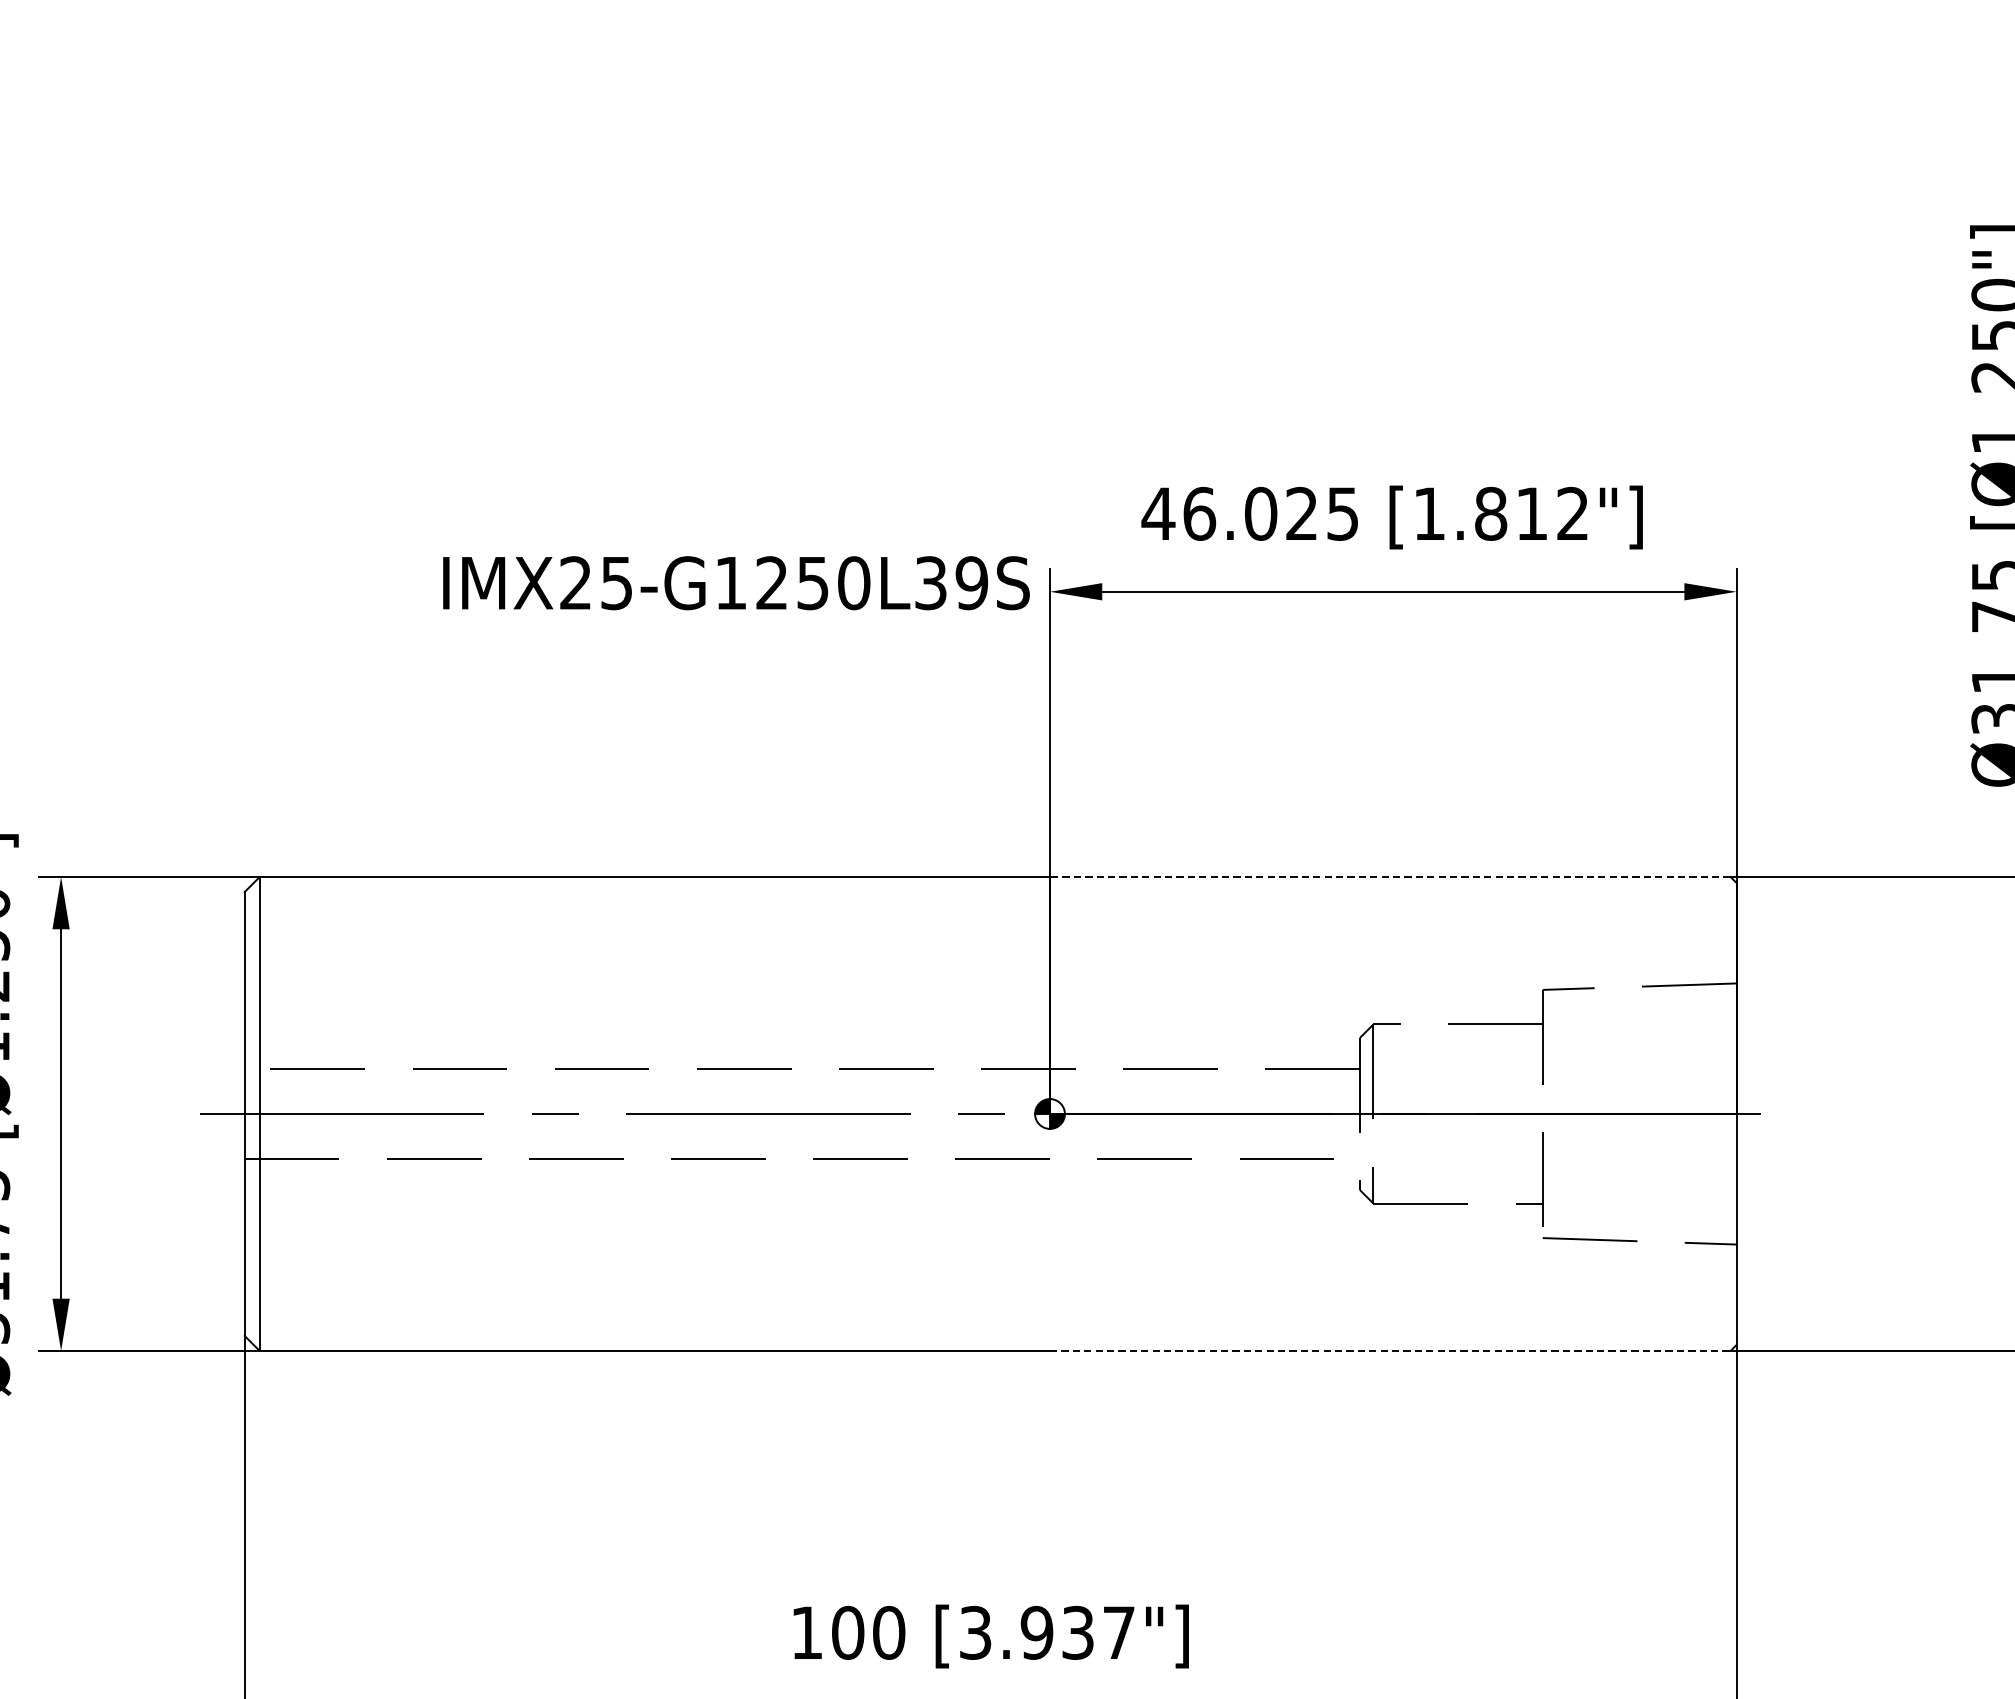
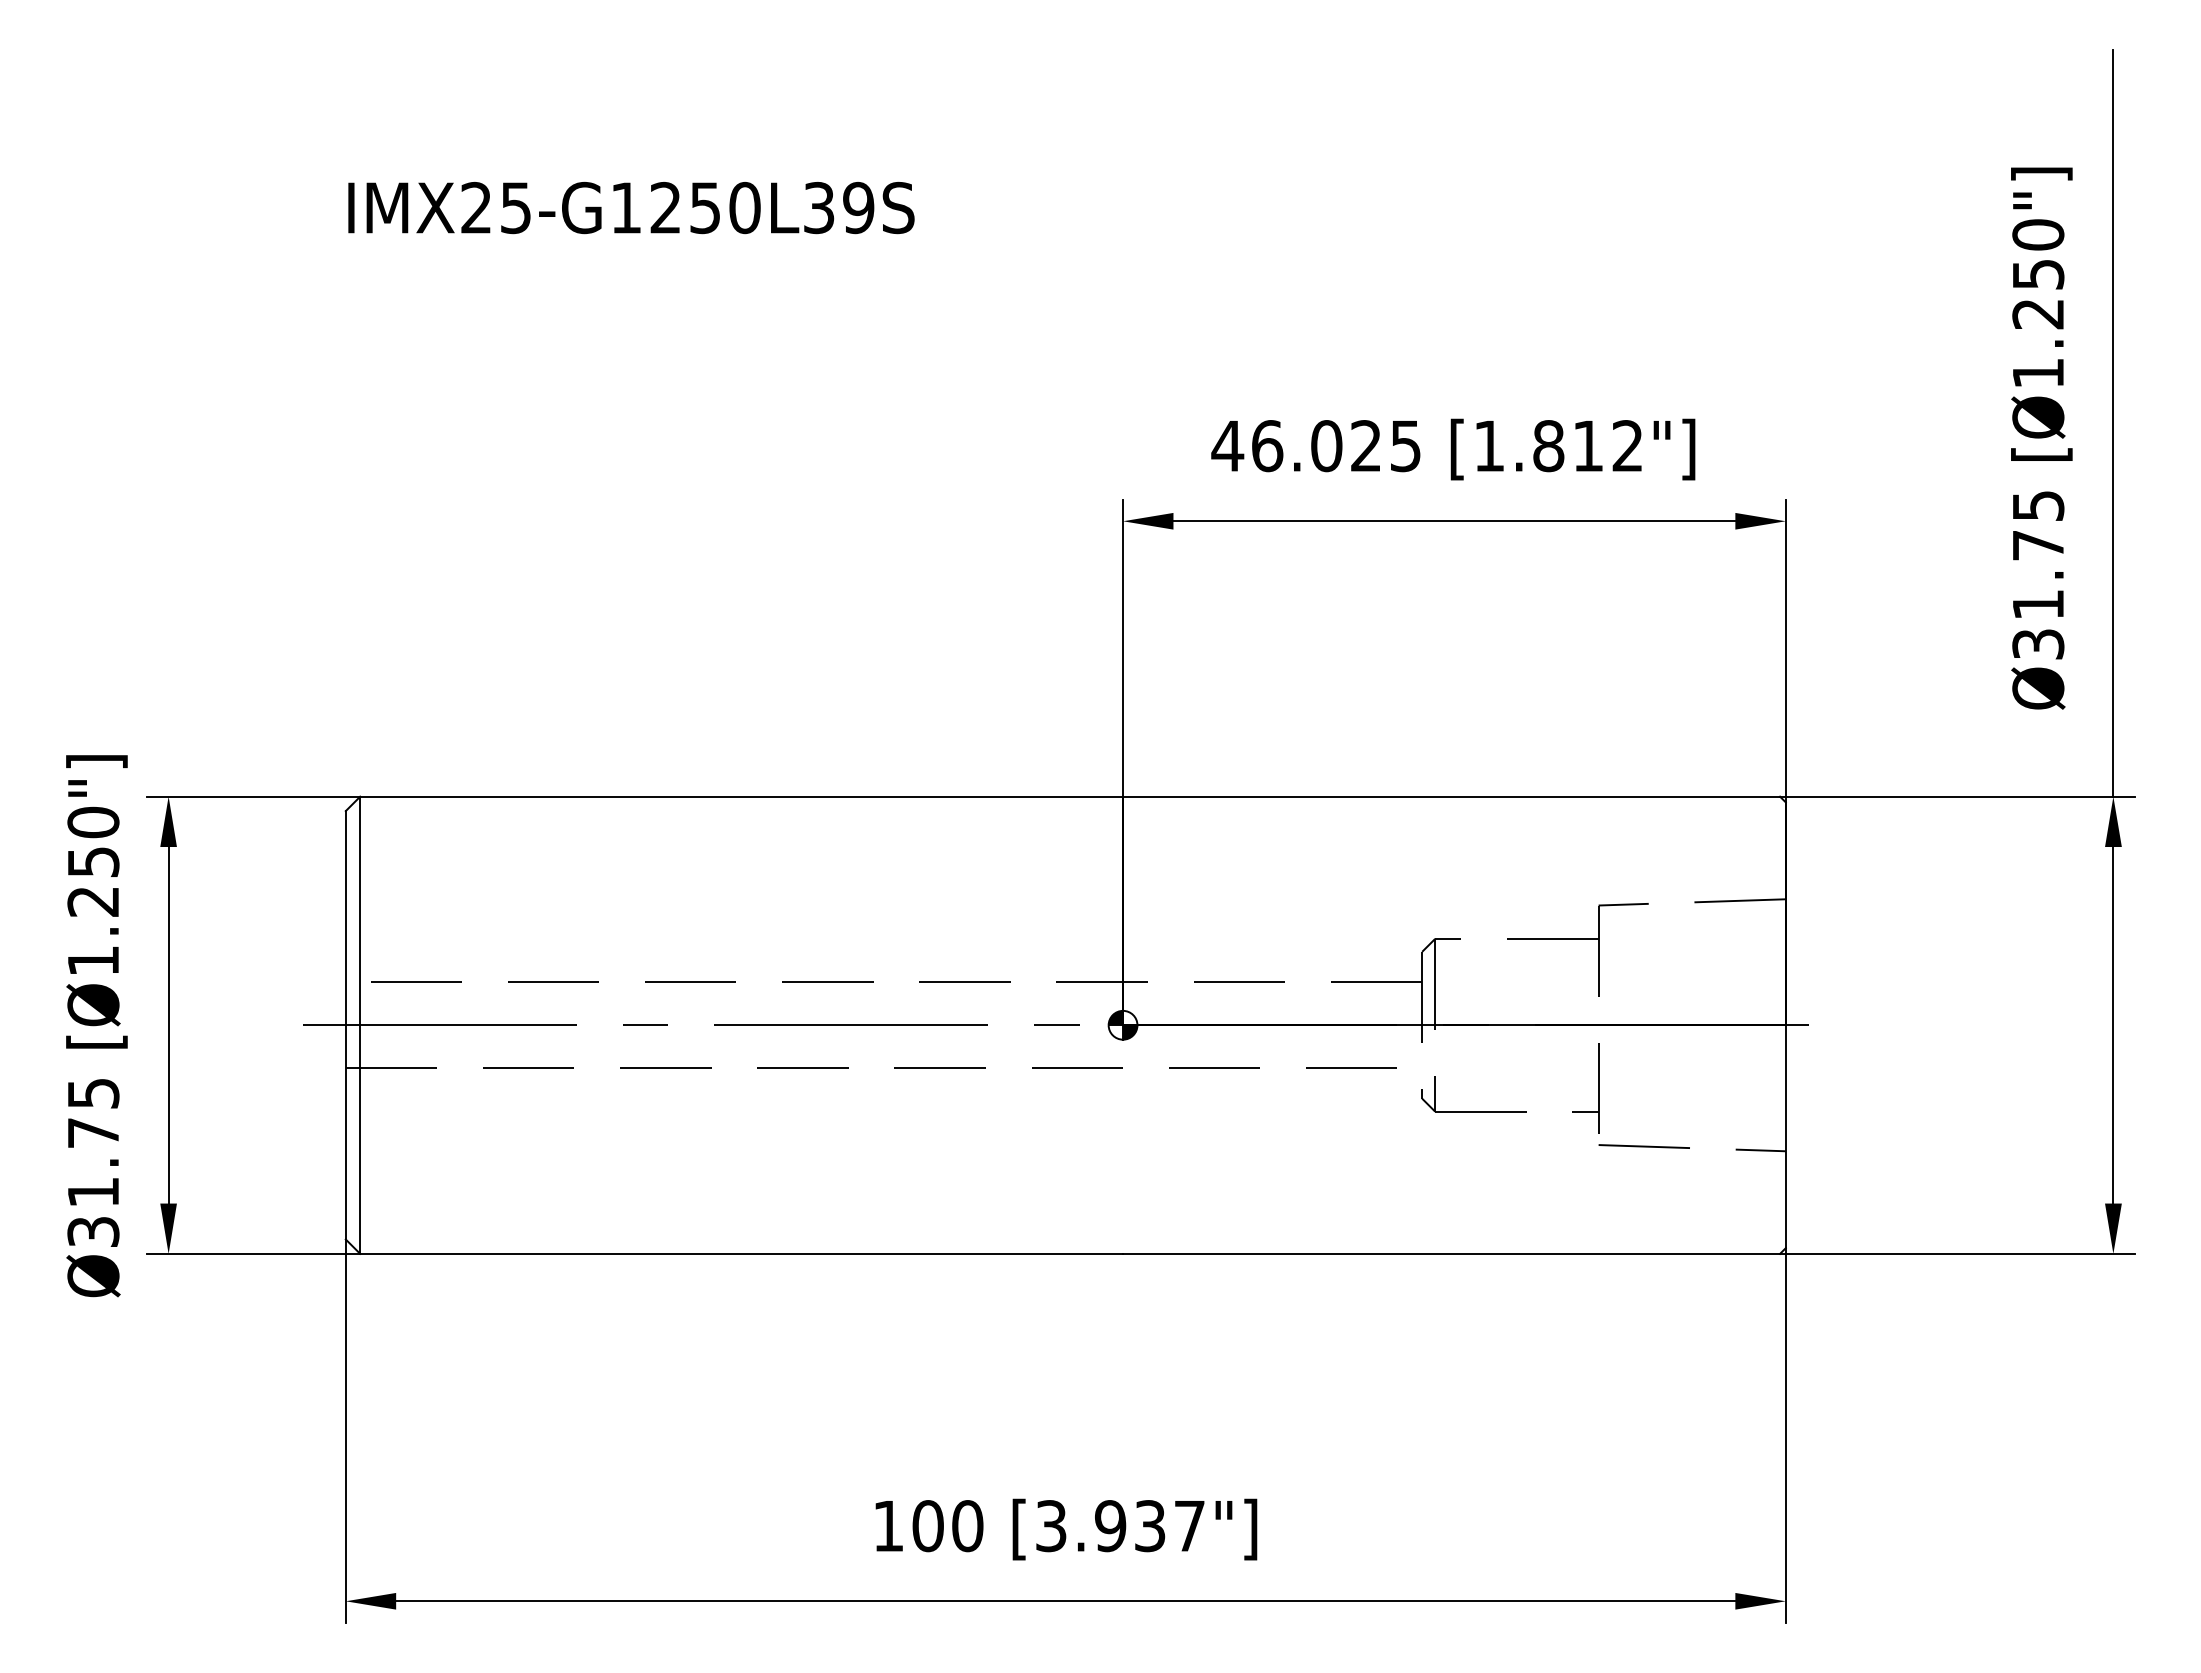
text: (736, 583) -> (631, 208), moved
line: (1390, 876) -> (1451, 796), dashed -> solid
line: (1390, 1350) -> (1451, 1253), dashed -> solid

